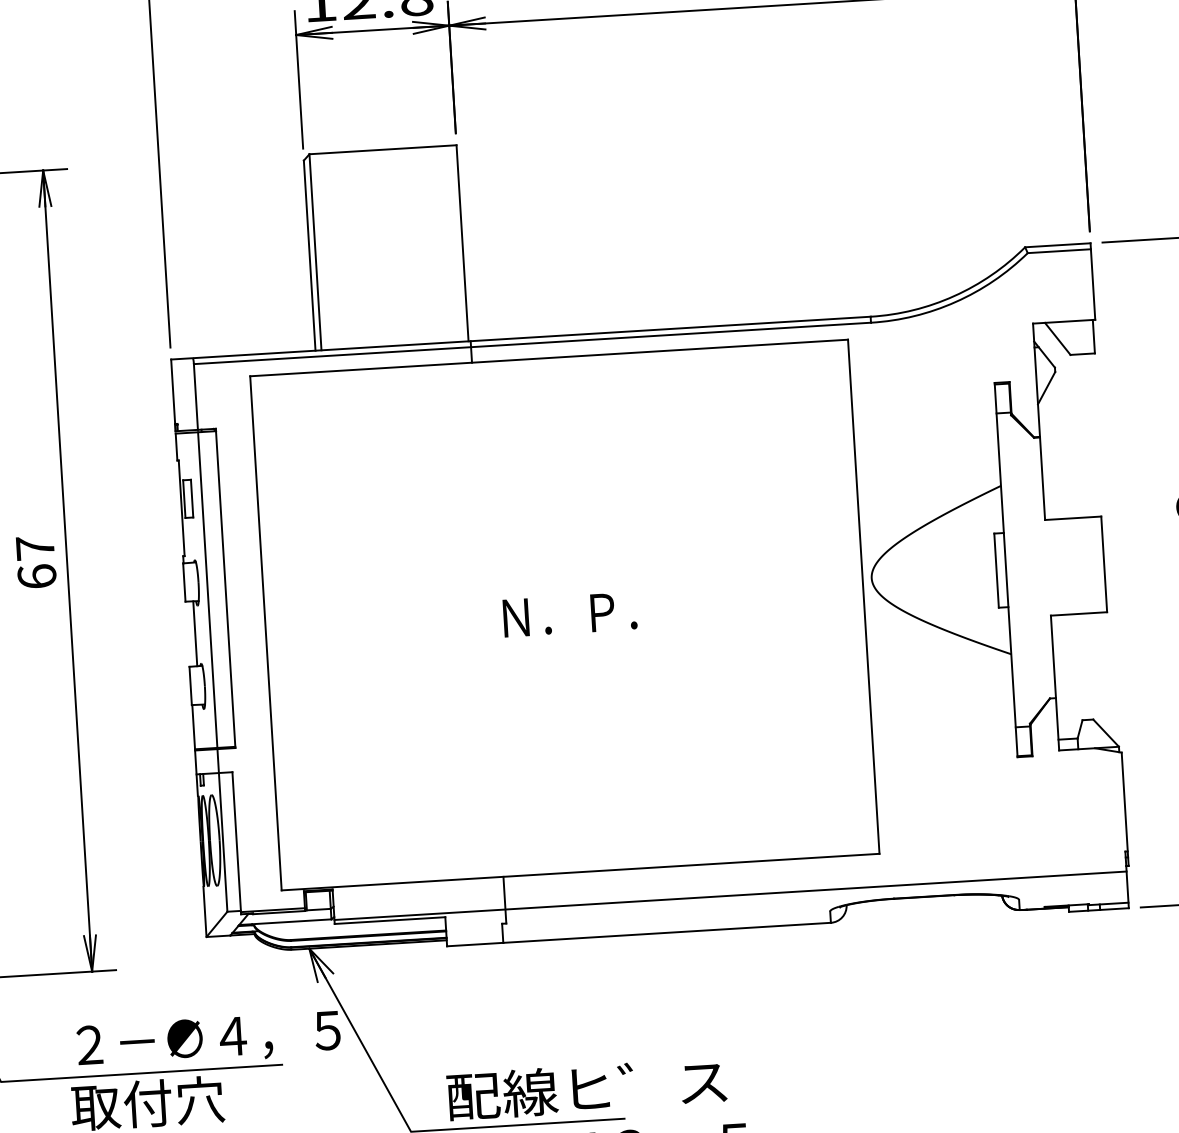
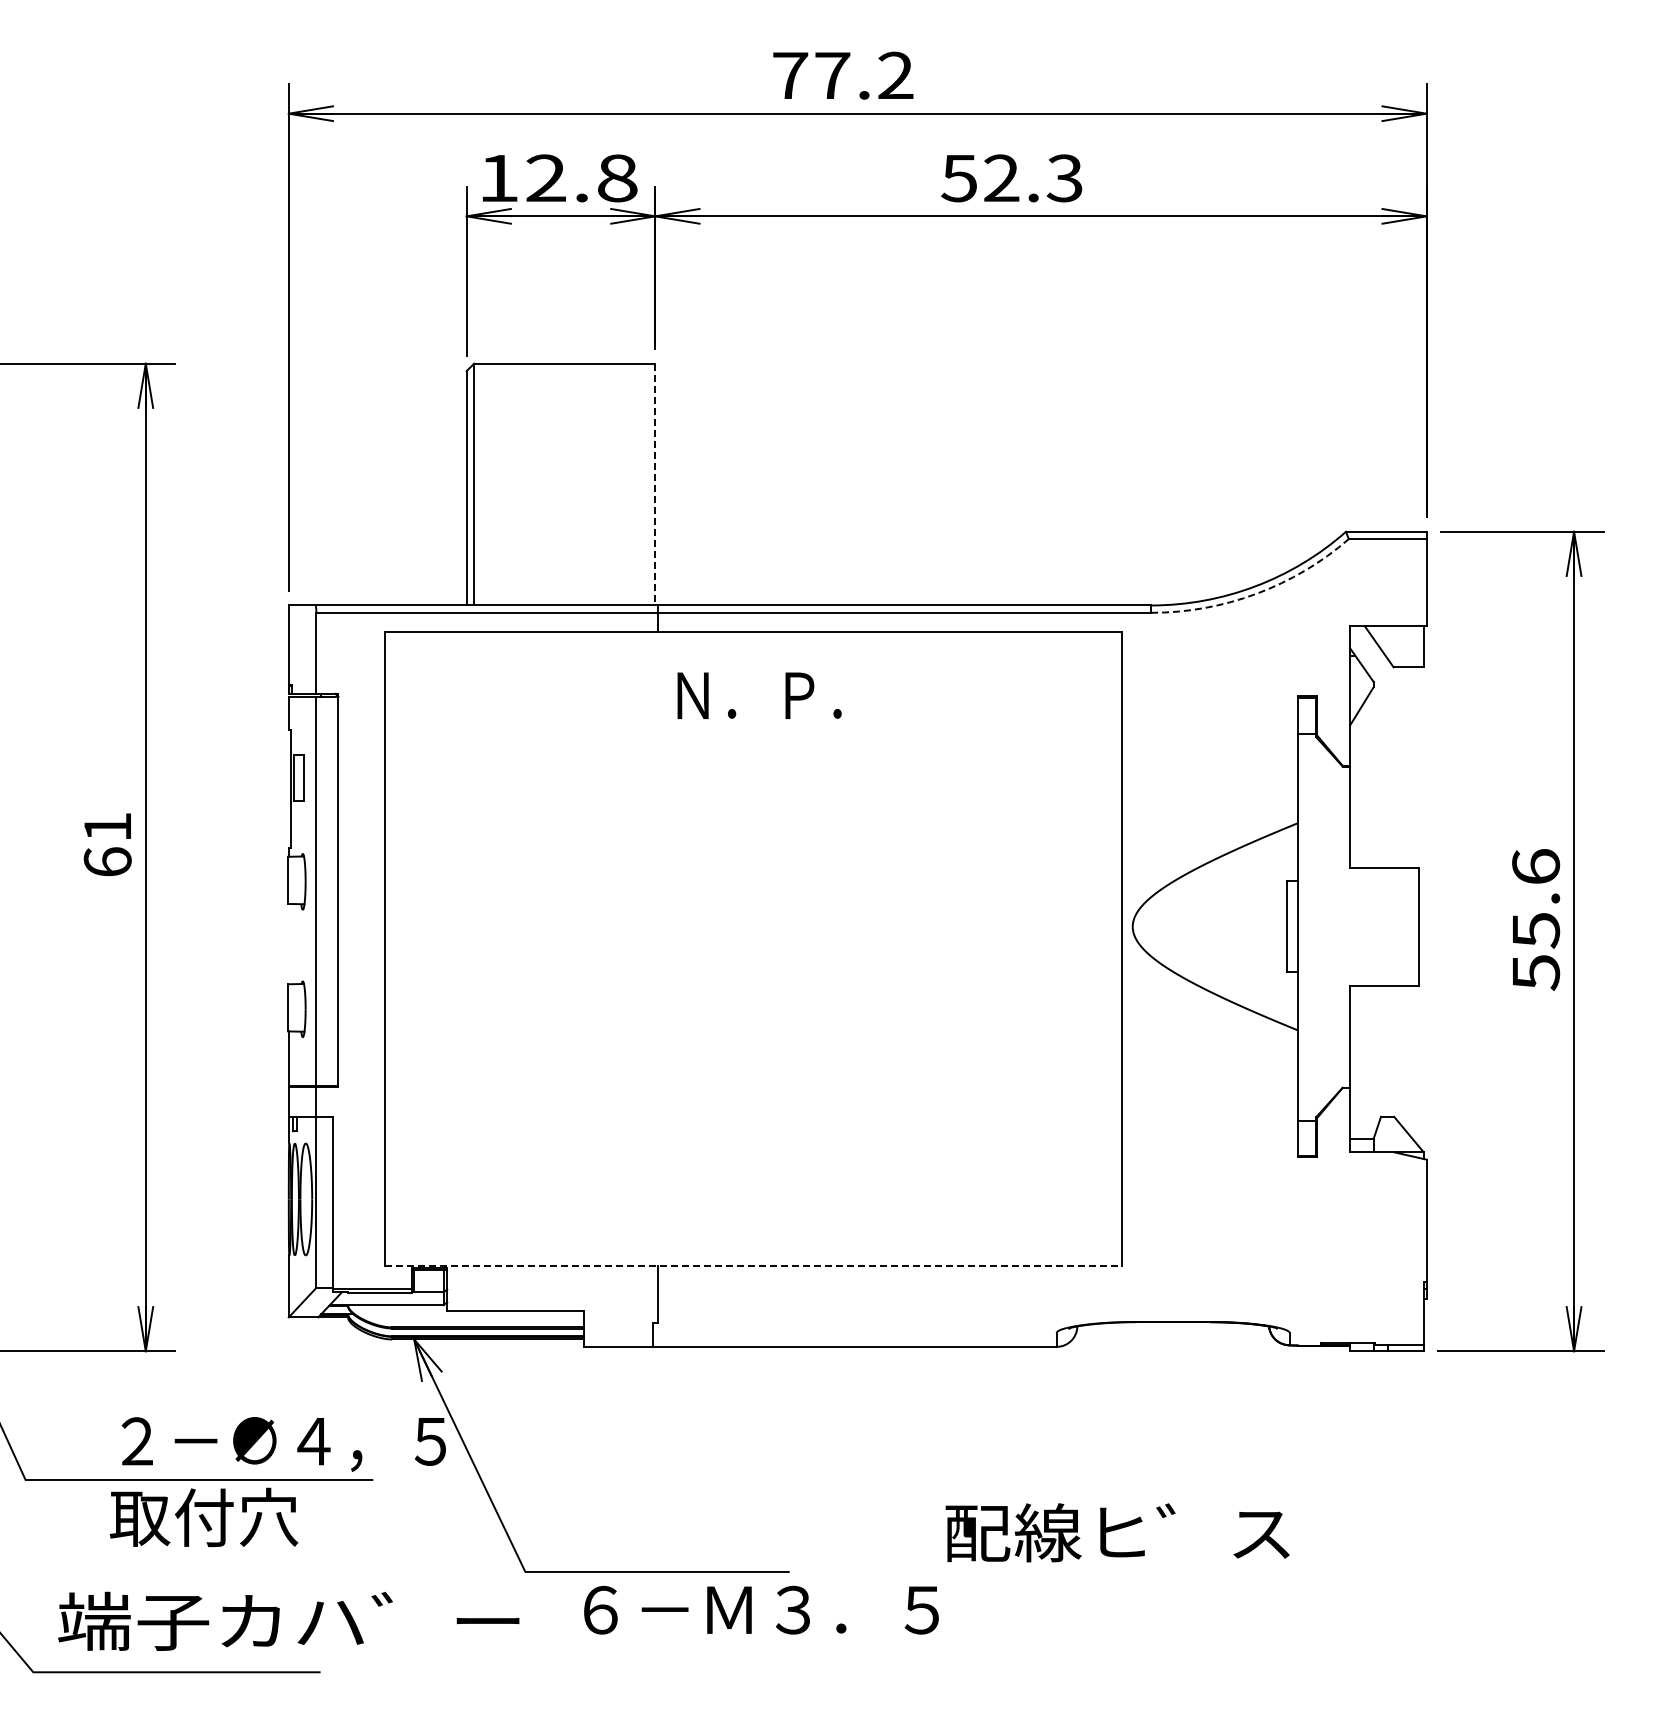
line: (462, 243) -> (655, 484), solid -> dashed
arc: (955, 301) -> (1256, 593), solid -> dashed
text: (35, 547) -> (107, 826), 67 -> 61
text: (570, 614) -> (759, 695), moved
line: (195, 634) -> (297, 944), removed
line: (580, 871) -> (753, 1265), solid -> dashed
line: (730, 896) -> (935, 1306), removed
text: (586, 1088) -> (1117, 1532), moved

